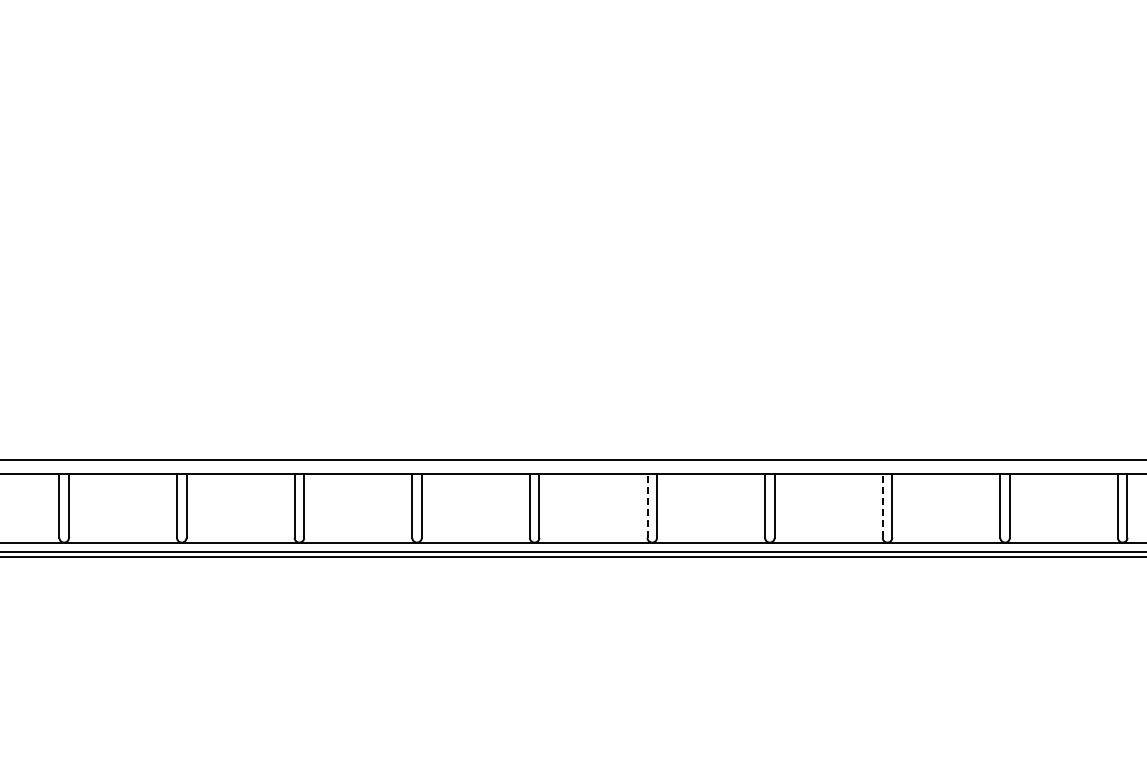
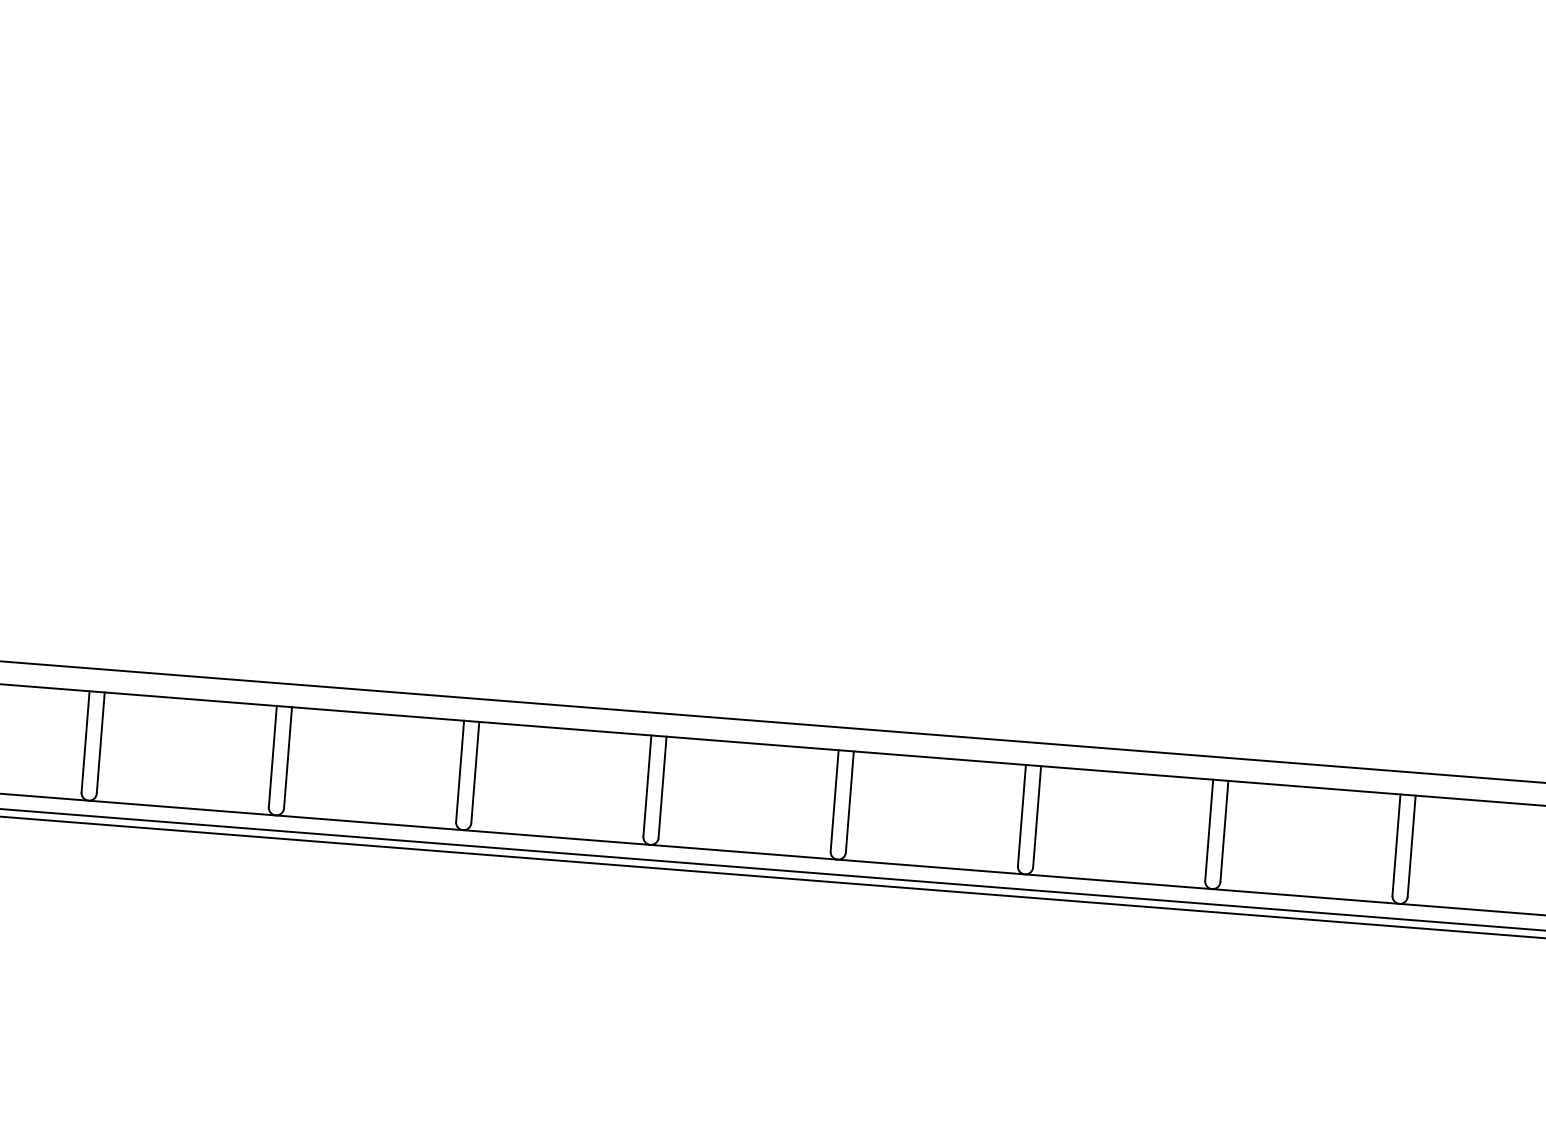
line: (647, 506) -> (1021, 816), dashed -> solid
line: (882, 506) -> (1396, 845), dashed -> solid

